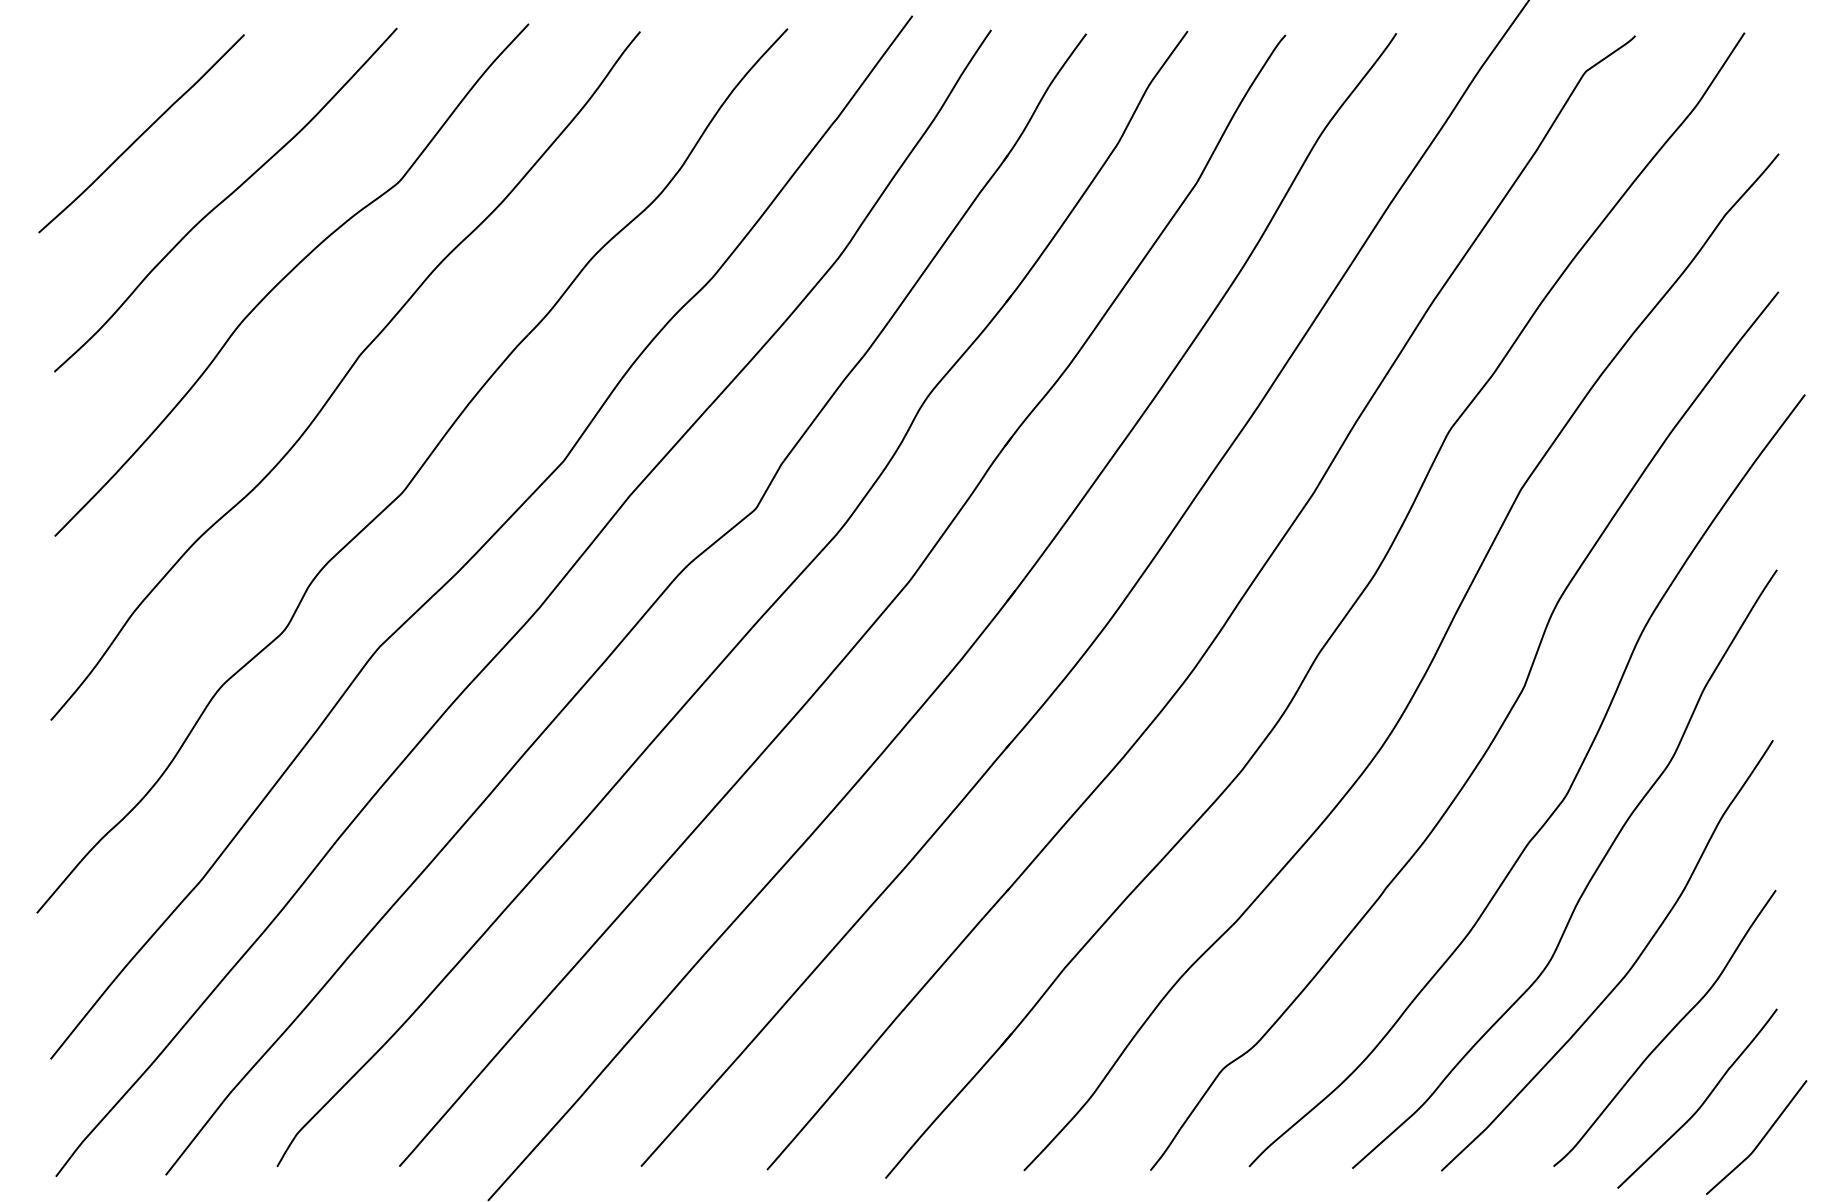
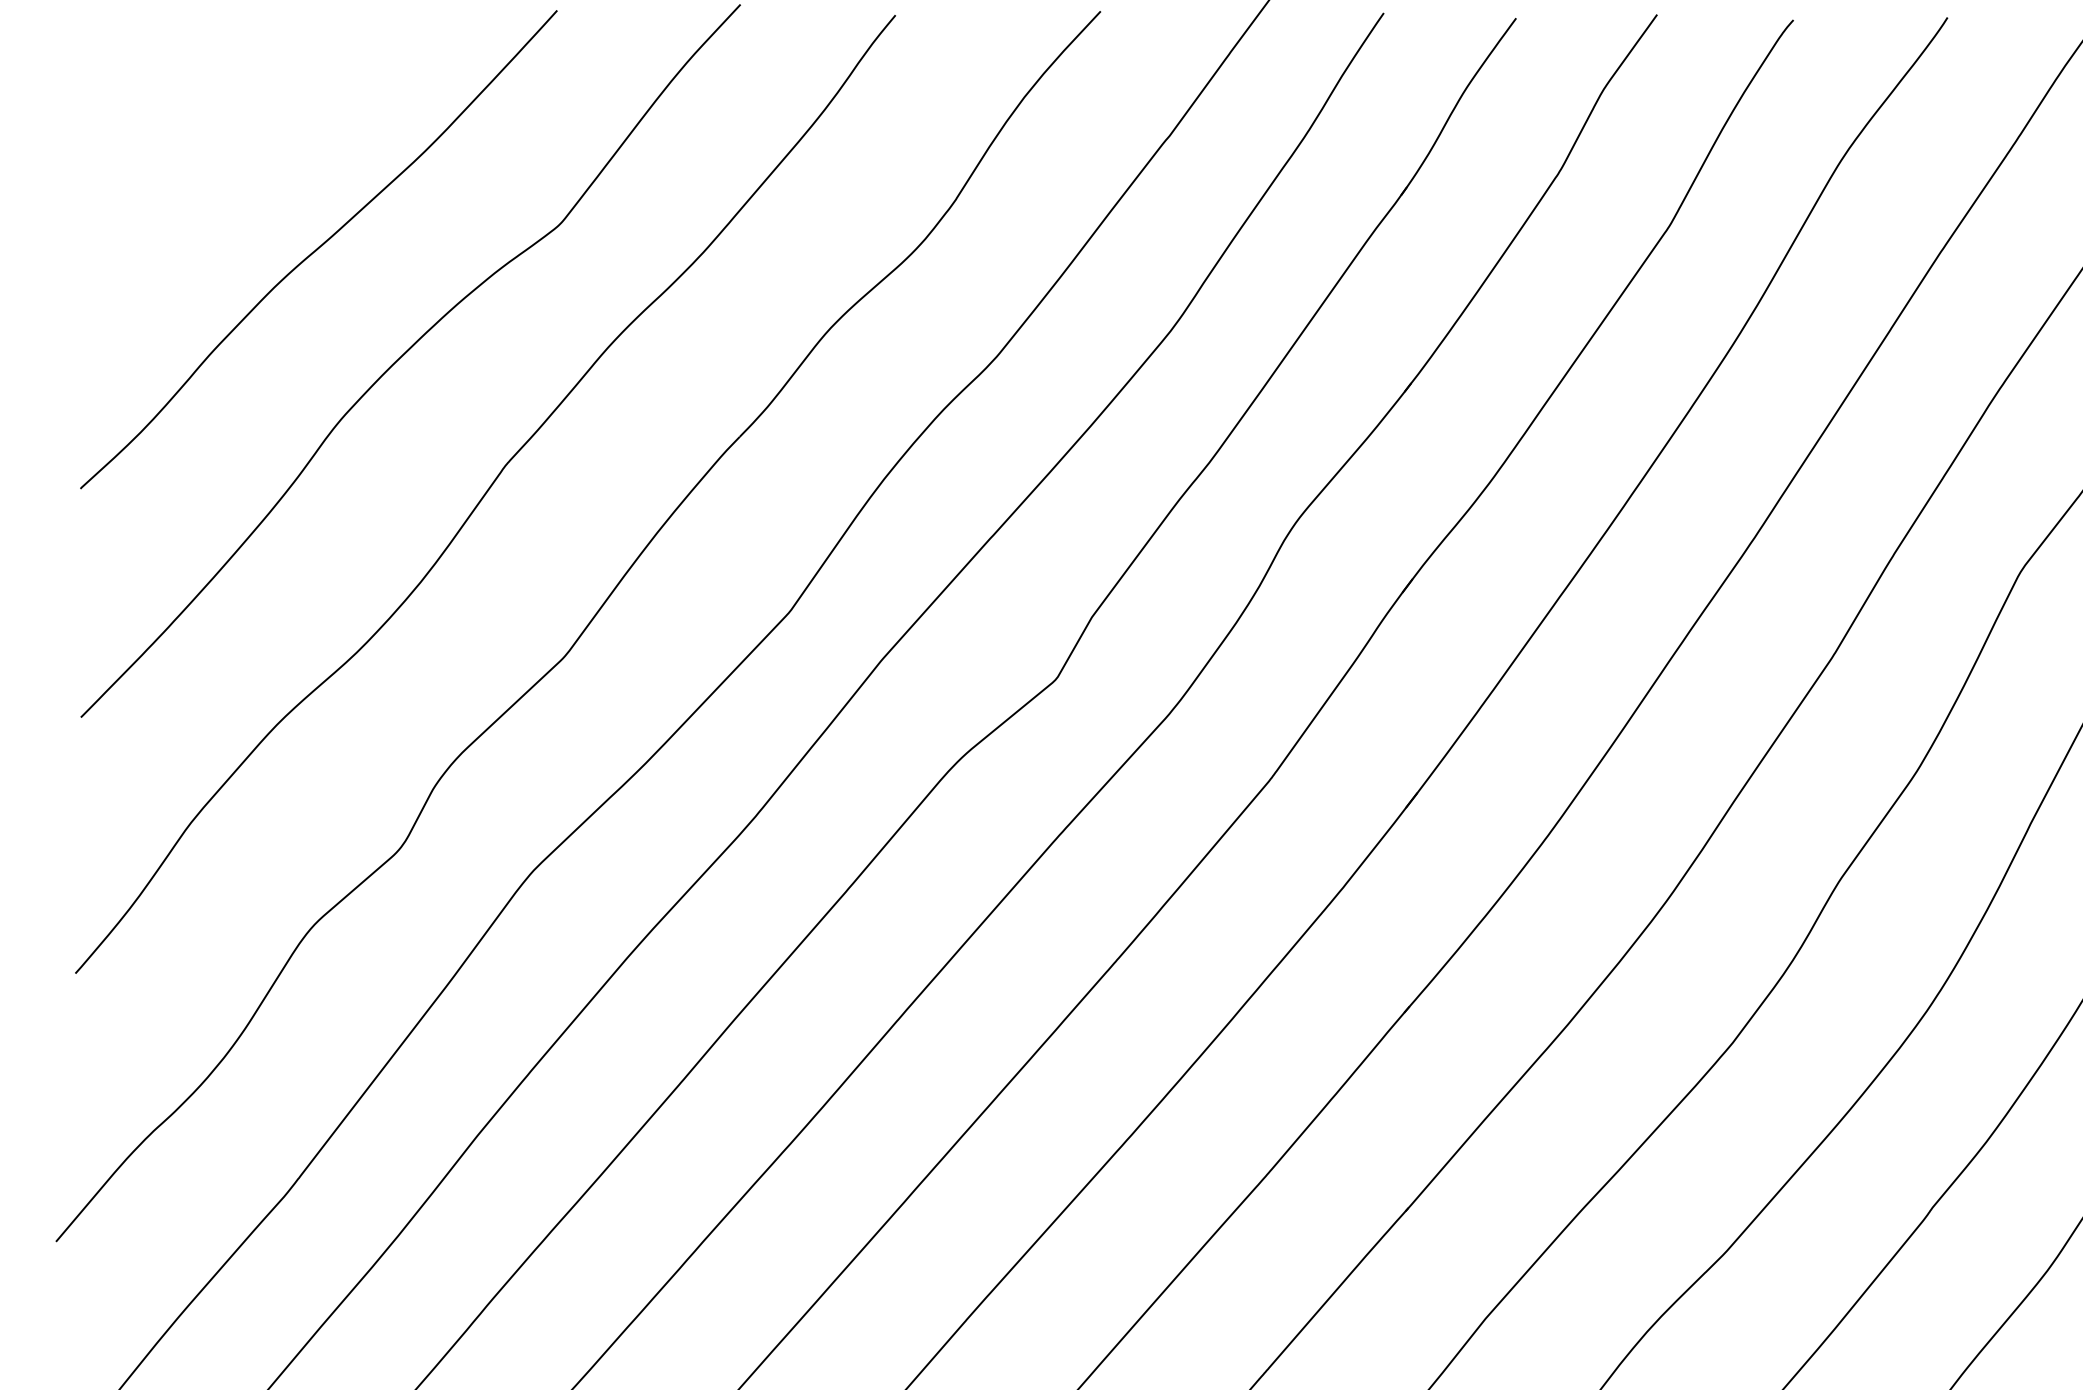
curve: (141, 133) -> (201, 156), removed

